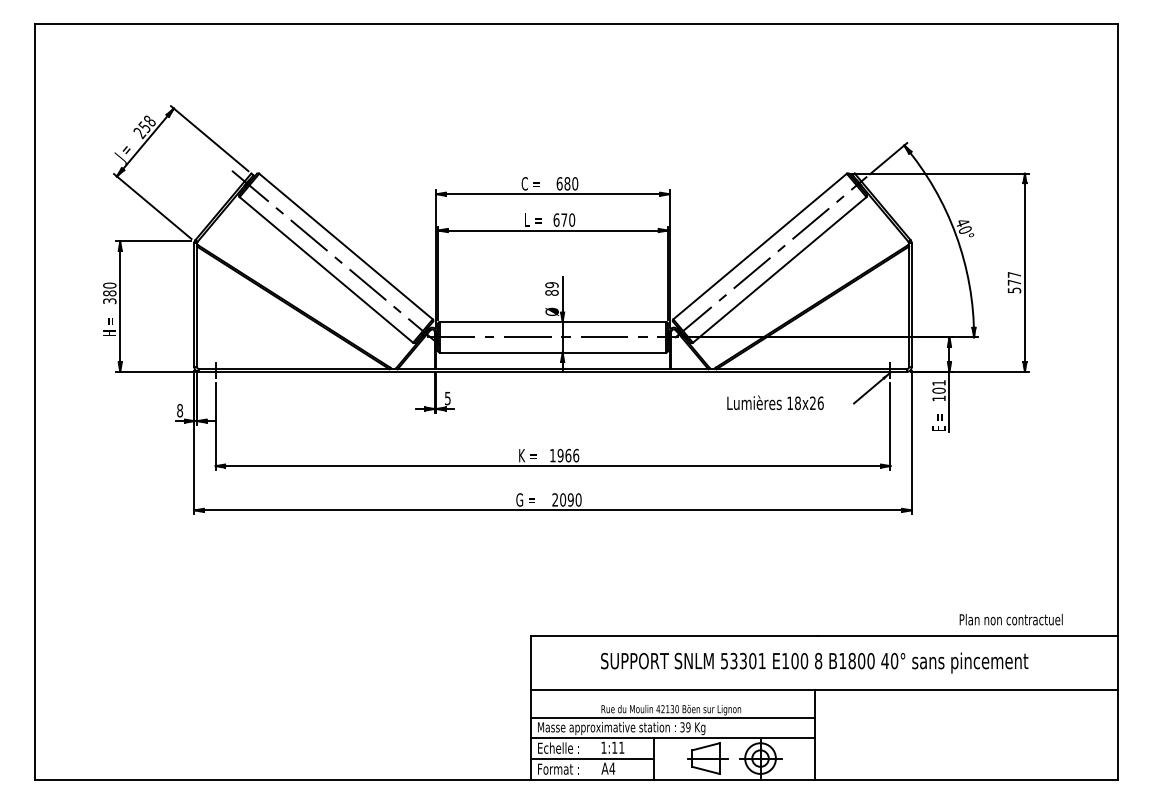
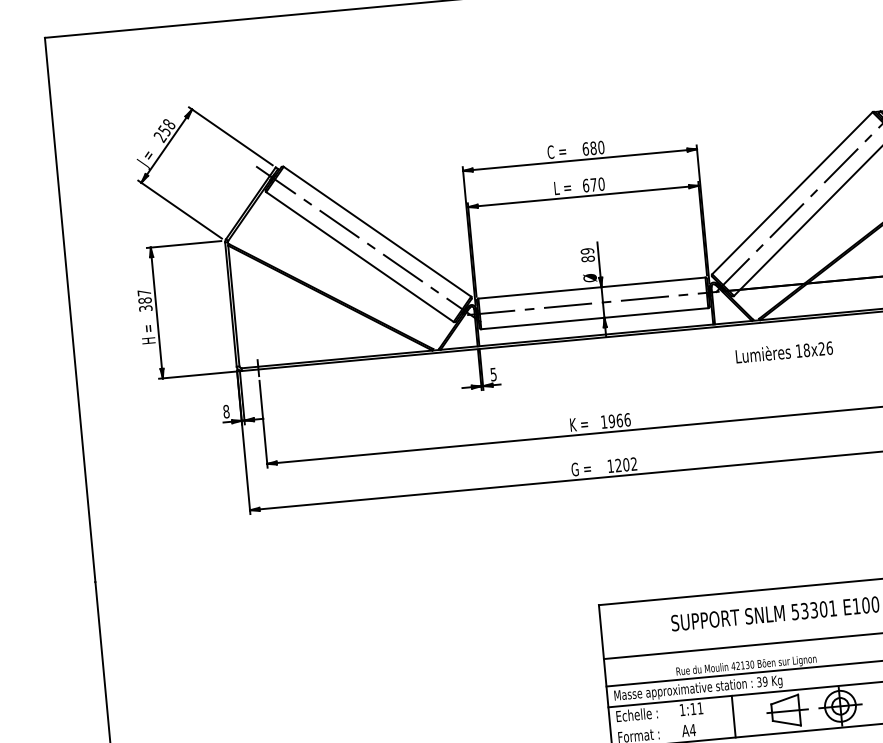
text: (109, 285) -> (144, 292), 380 -> 387
text: (775, 402) -> (784, 351), moved
text: (566, 499) -> (621, 464), 2090 -> 1202
line: (592, 759) -> (672, 722), removed

